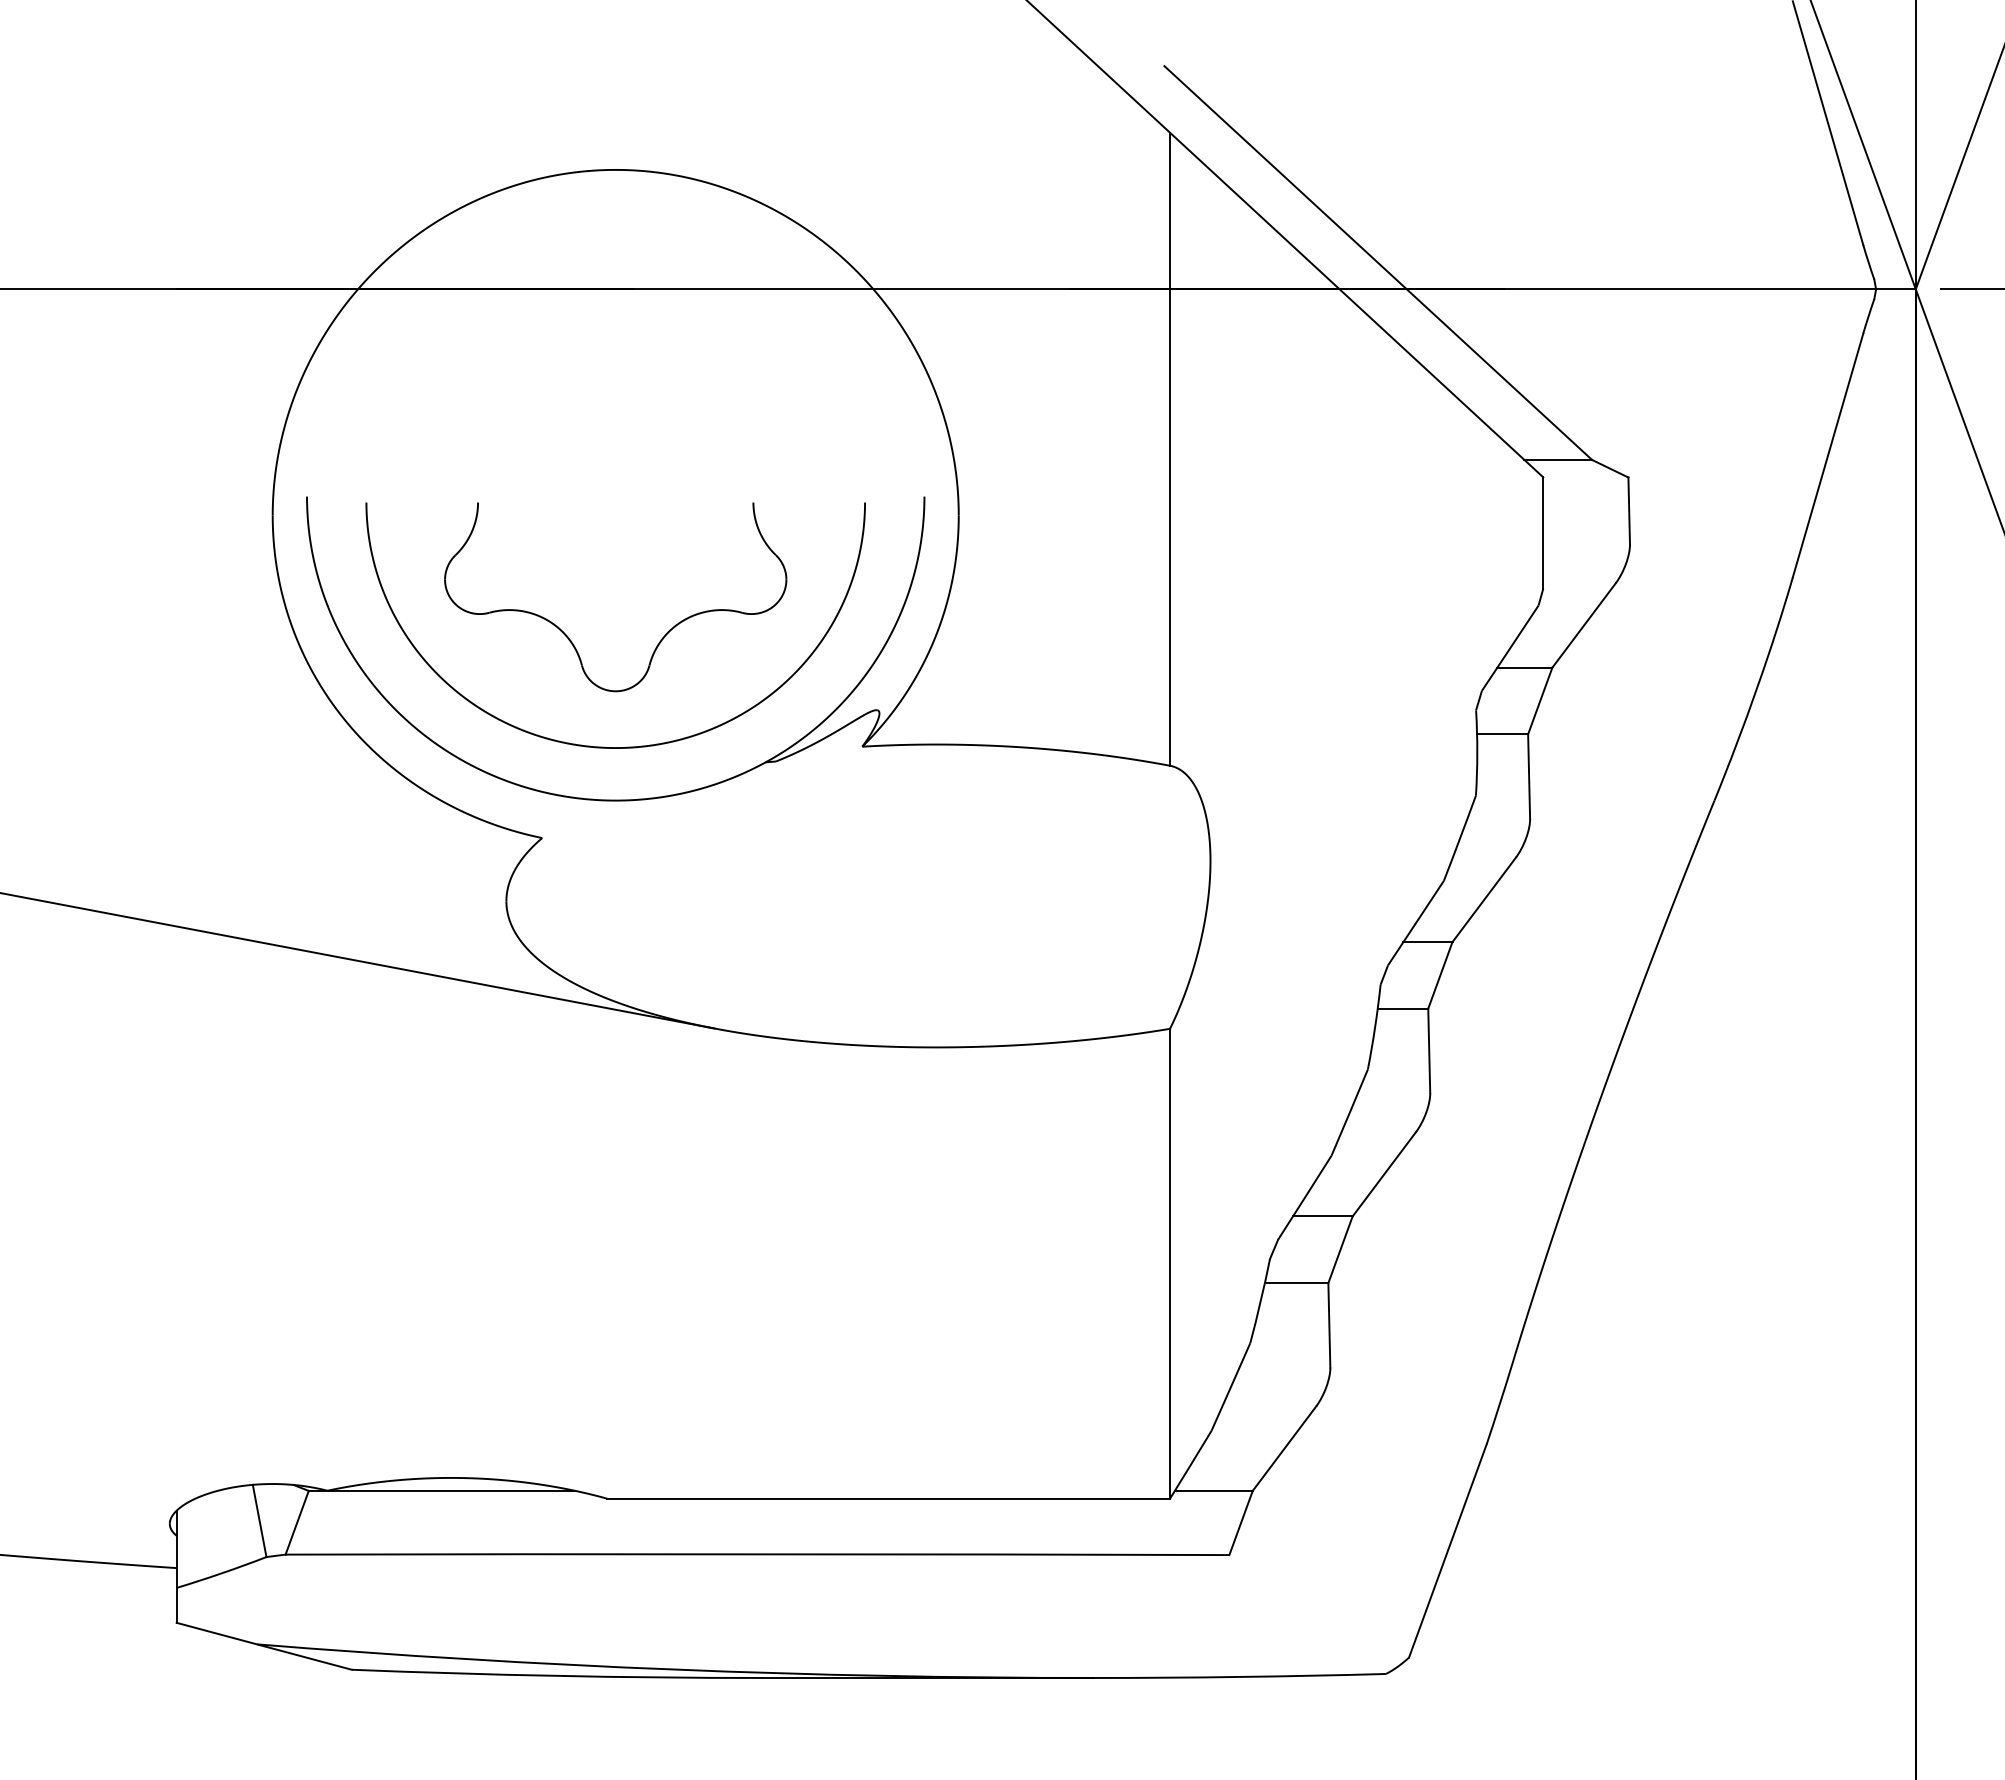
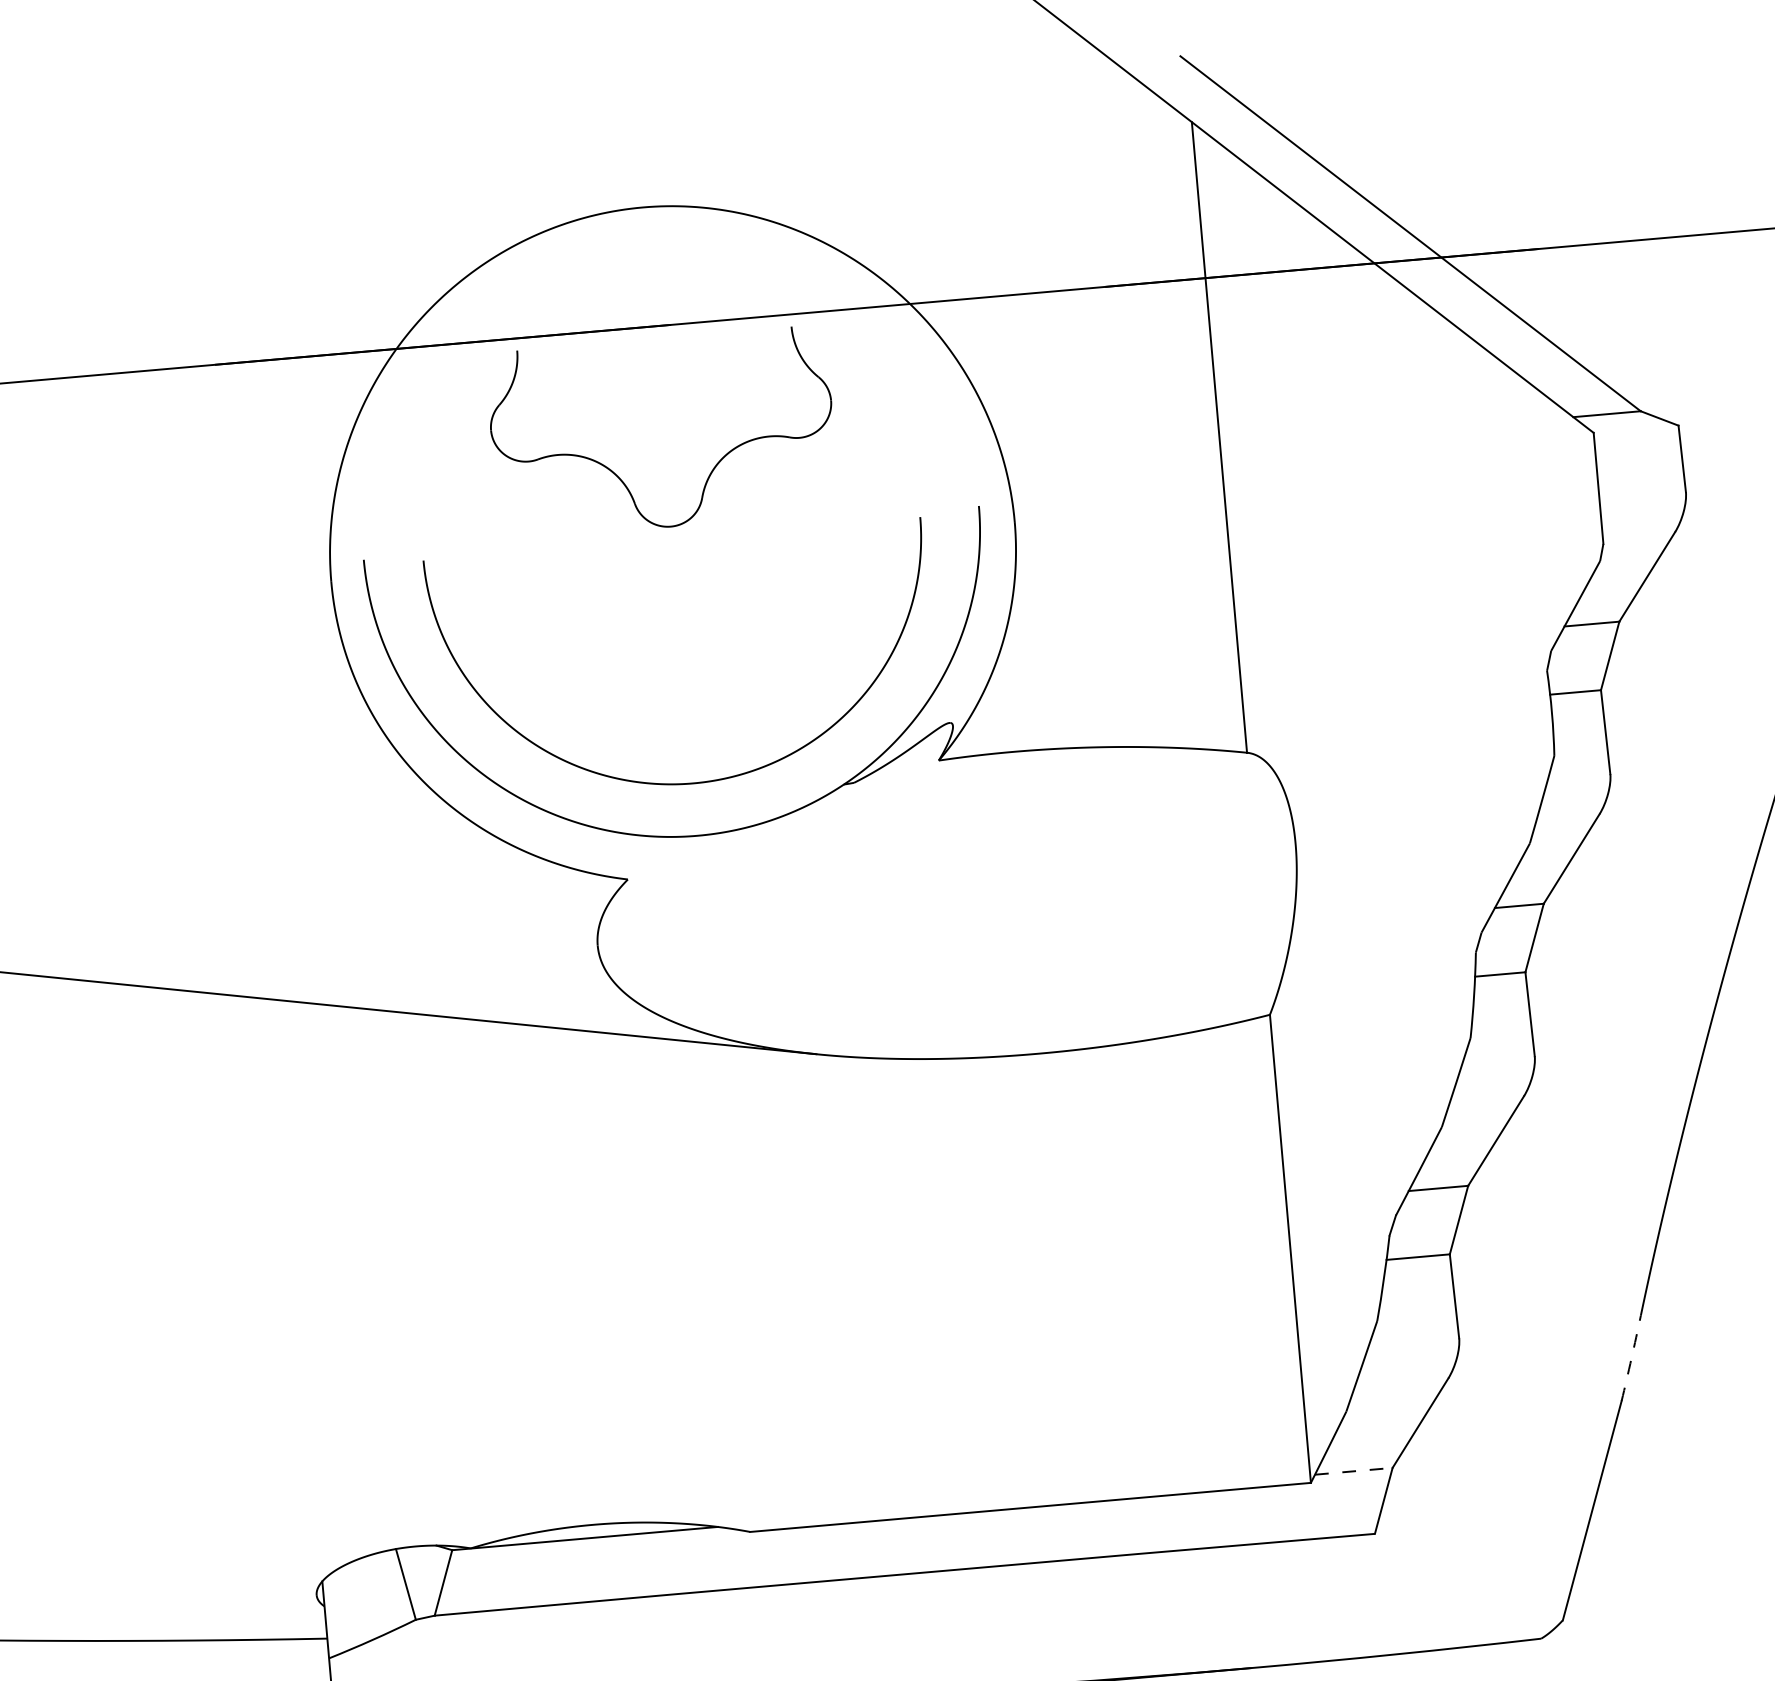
part: (568, 636) -> (618, 476), moved
arc: (1500, 1402) -> (1631, 1358), solid -> dashed
line: (1213, 1490) -> (1353, 1470), solid -> dashed

